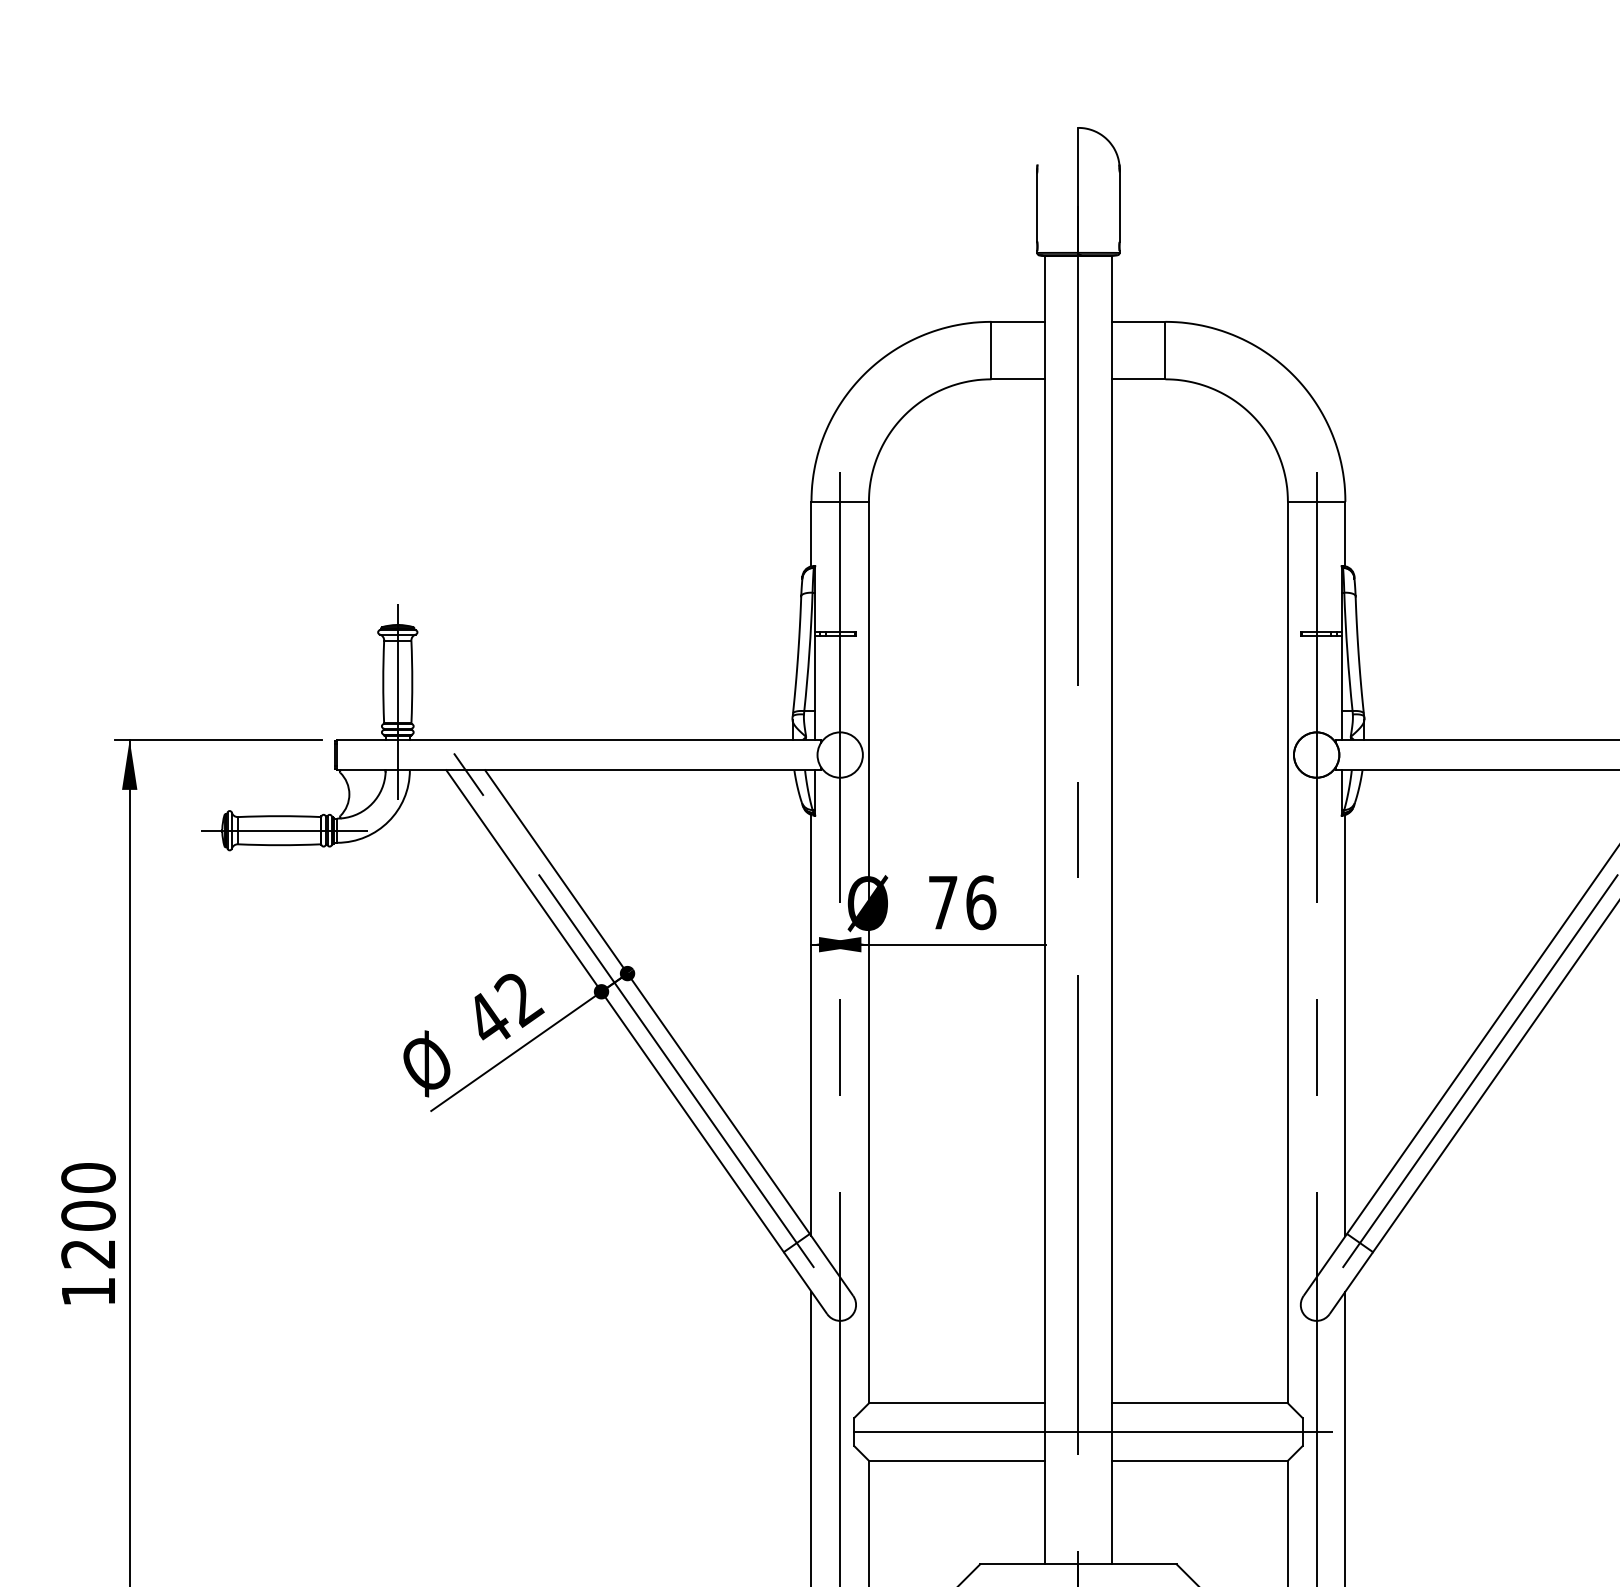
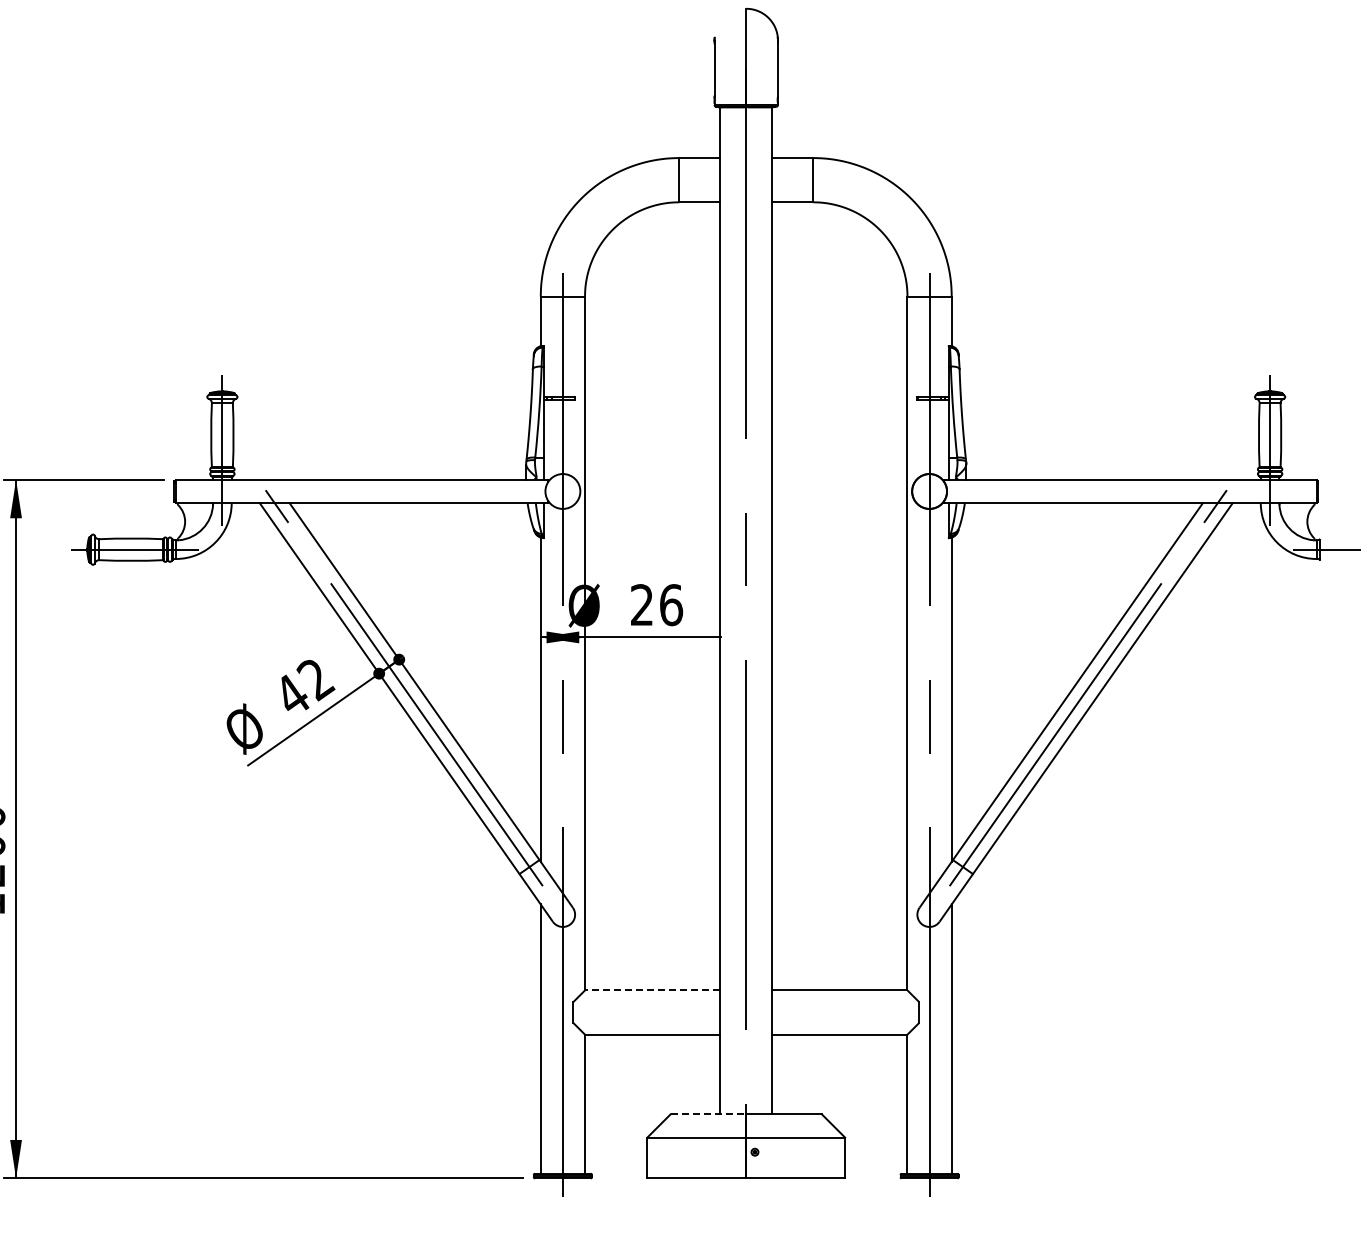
text: (942, 901) -> (641, 604), 76 -> 26
line: (956, 1403) -> (652, 990), solid -> dashed
line: (1078, 1432) -> (746, 1012), removed
line: (1029, 1564) -> (708, 1114), solid -> dashed

